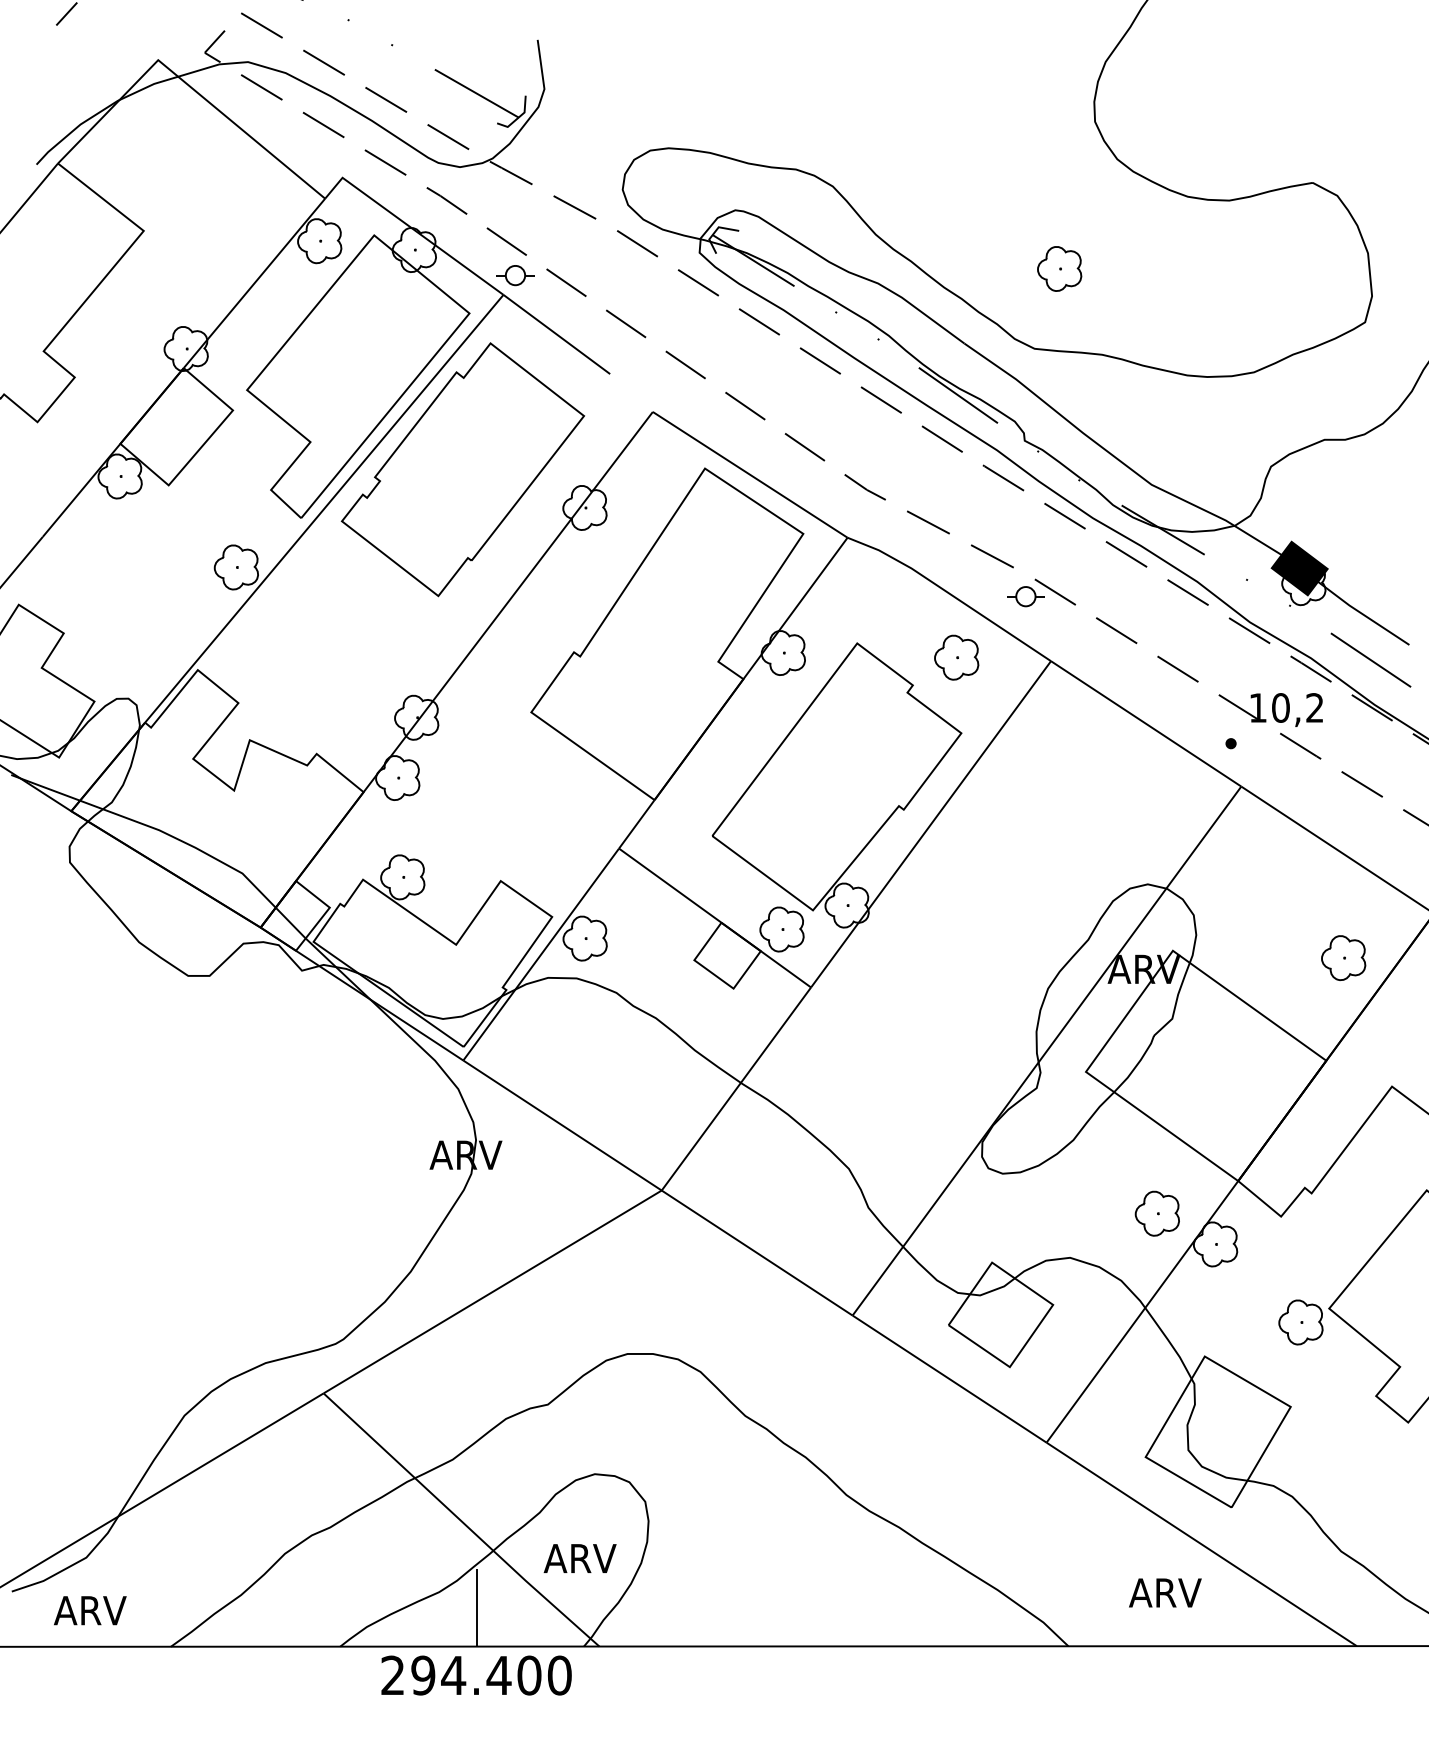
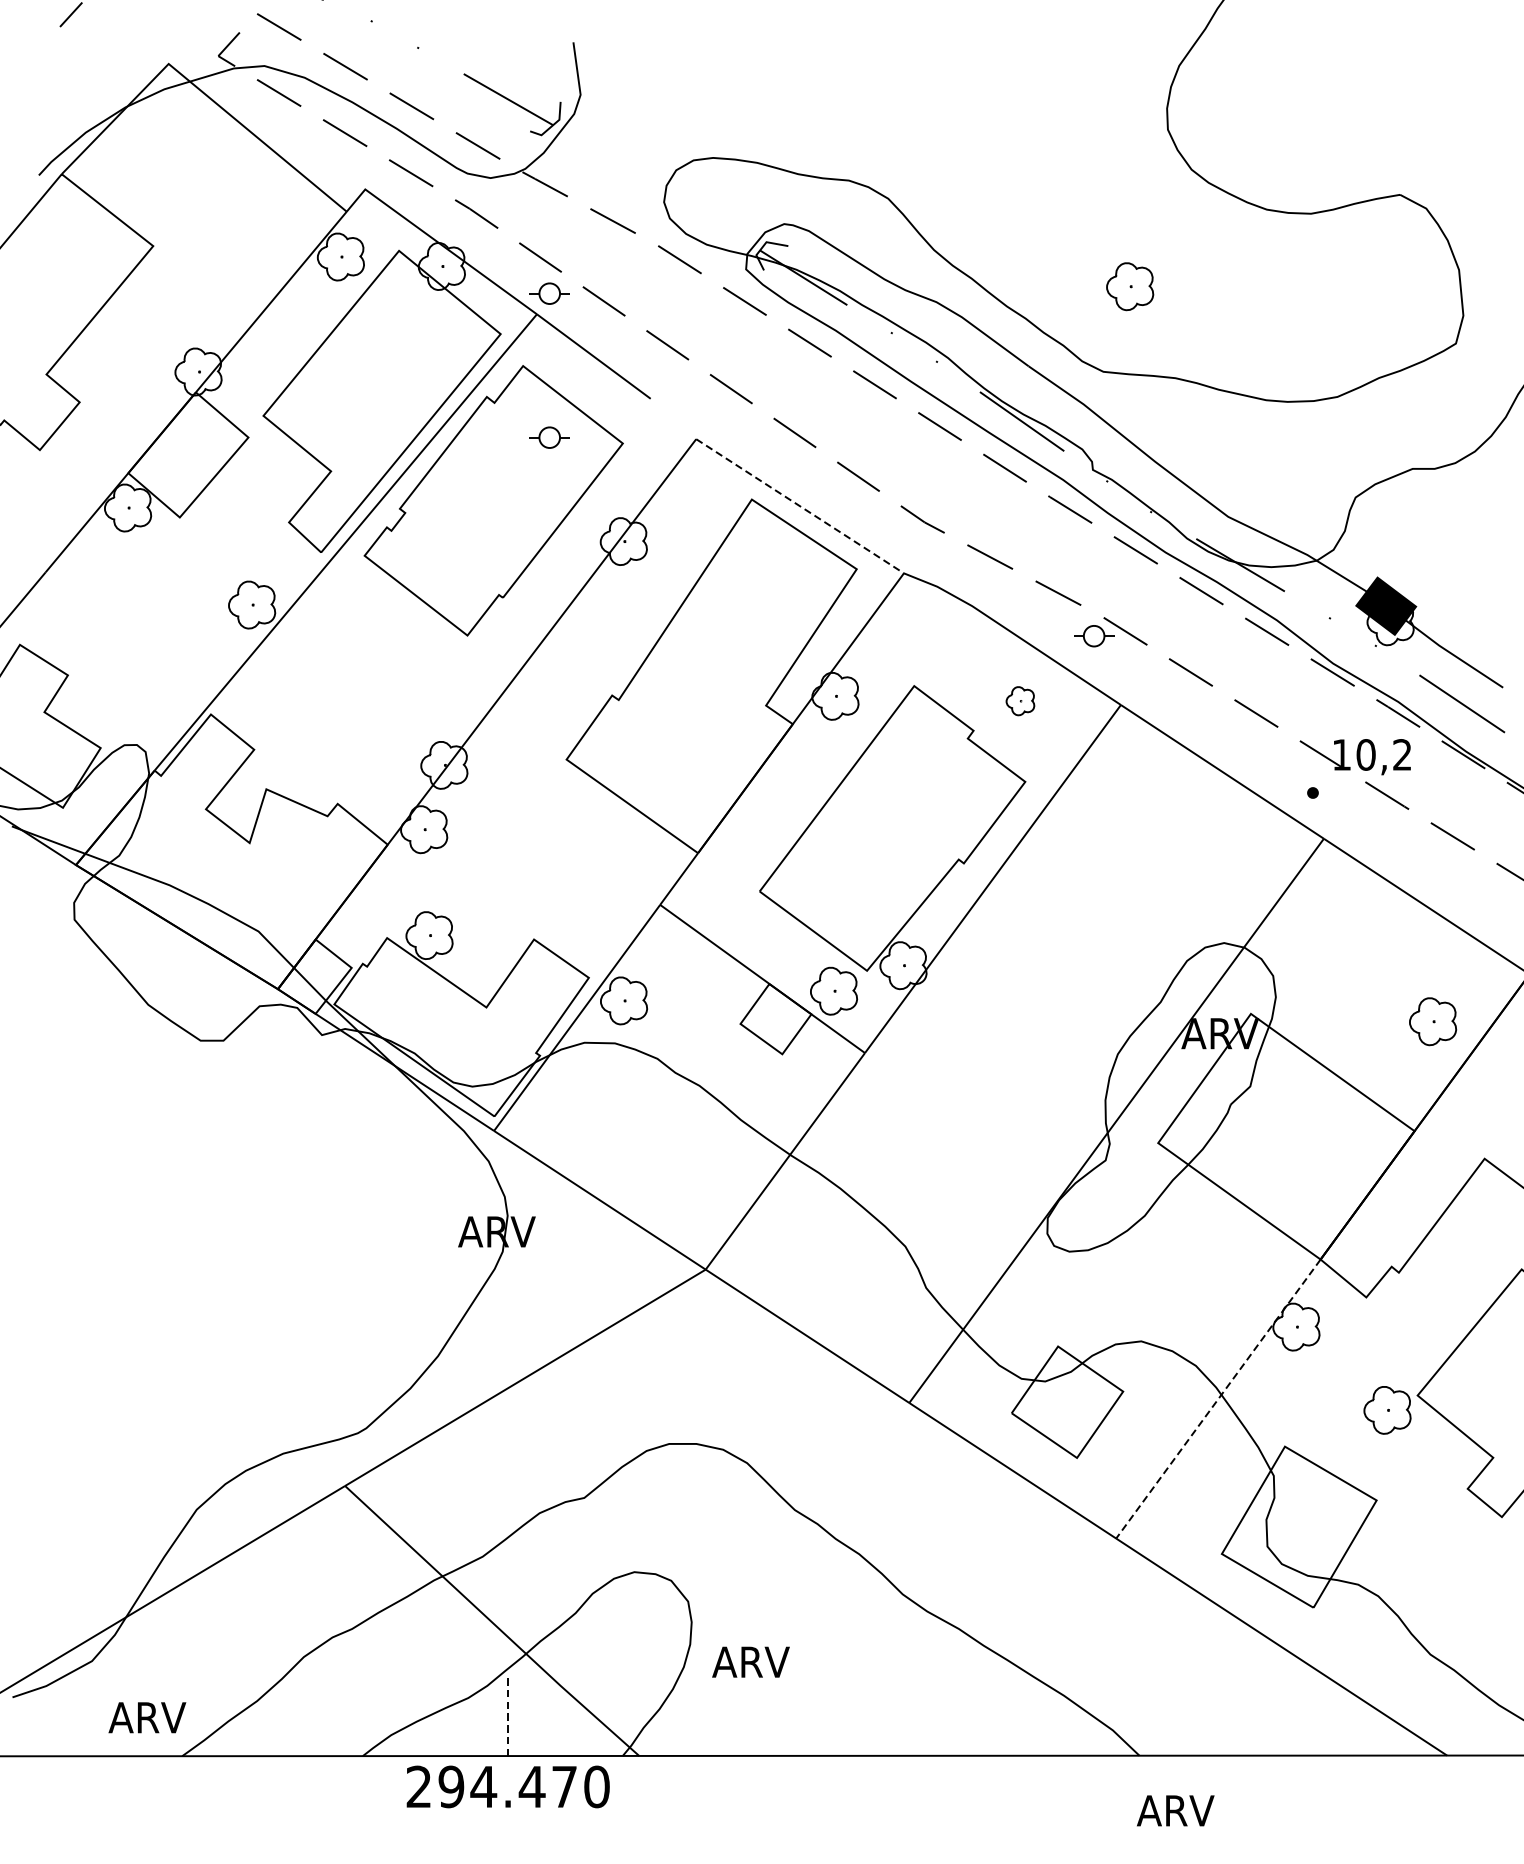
part: (515, 410) -> (549, 437), added
line: (750, 474) -> (800, 505), solid -> dashed
part: (956, 657) -> (1020, 701), size x0.6
part: (1156, 1213) -> (1233, 1294), removed
line: (1142, 1312) -> (1218, 1399), solid -> dashed
text: (579, 1558) -> (750, 1662), moved
text: (1165, 1592) -> (1175, 1810), moved
line: (476, 1607) -> (508, 1714), solid -> dashed
text: (90, 1610) -> (147, 1717), moved
text: (529, 1675) -> (564, 1786), 294.400 -> 294.470

